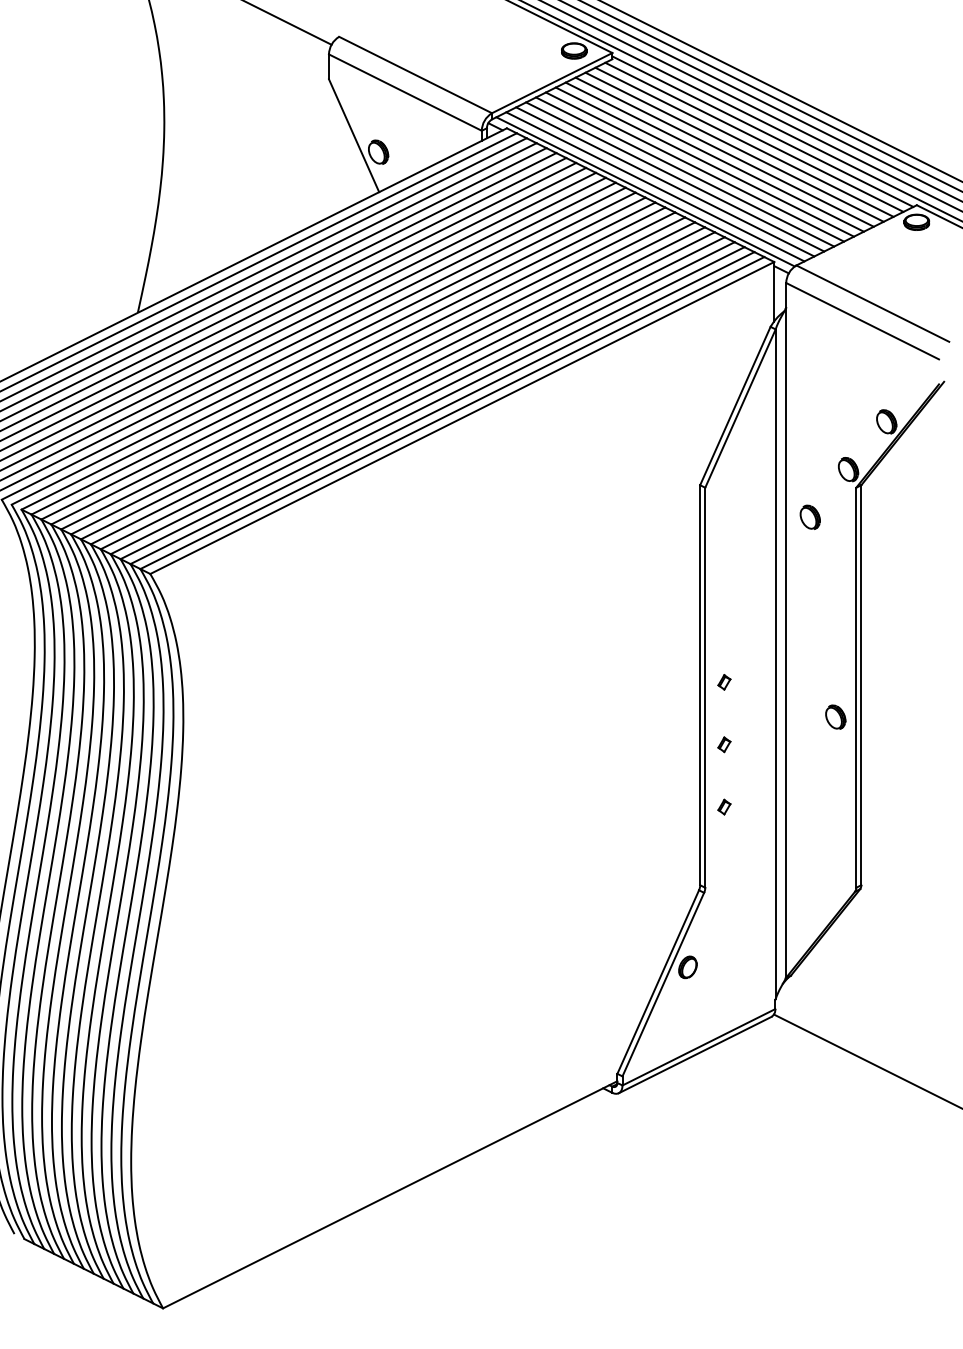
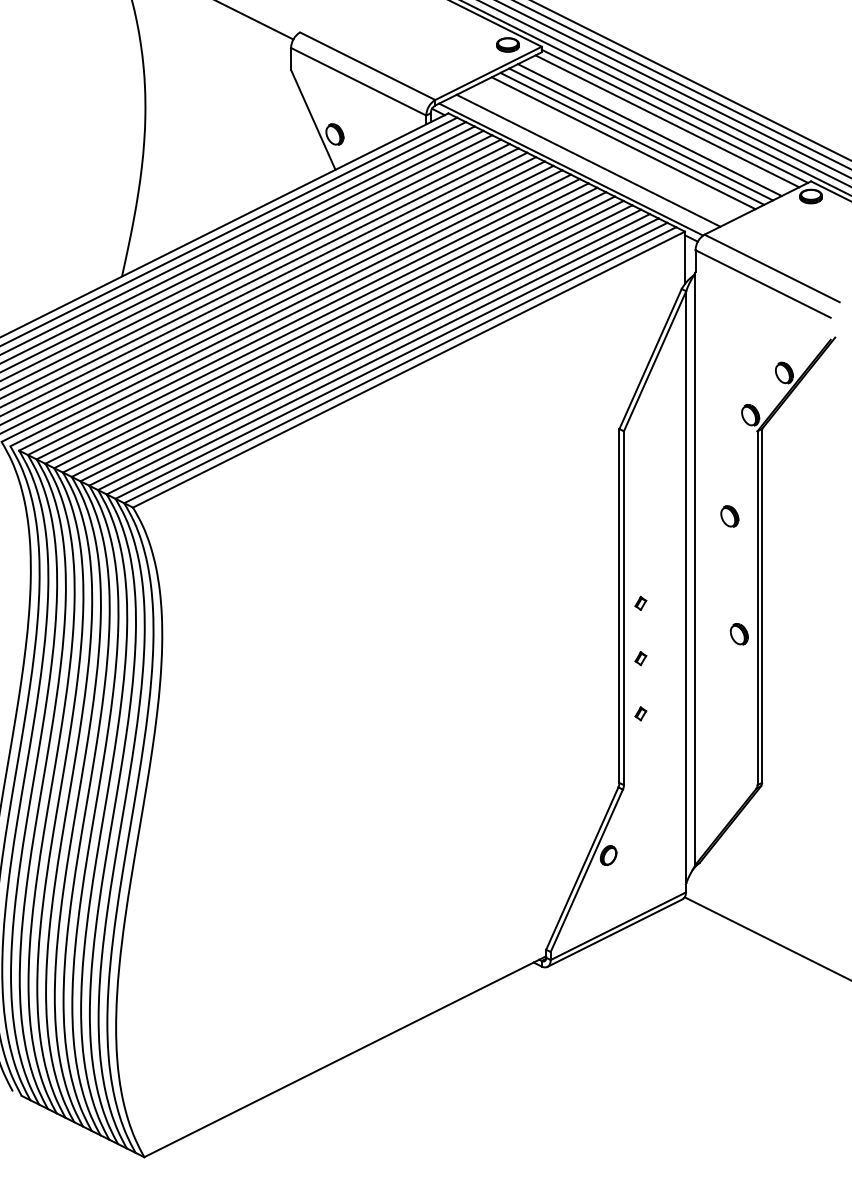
line: (744, 142) -> (658, 125), removed
line: (694, 166) -> (614, 147), removed
line: (684, 171) -> (605, 151), removed
line: (675, 177) -> (597, 156), removed
line: (655, 187) -> (579, 165), removed
part: (809, 517) -> (729, 516), moved

